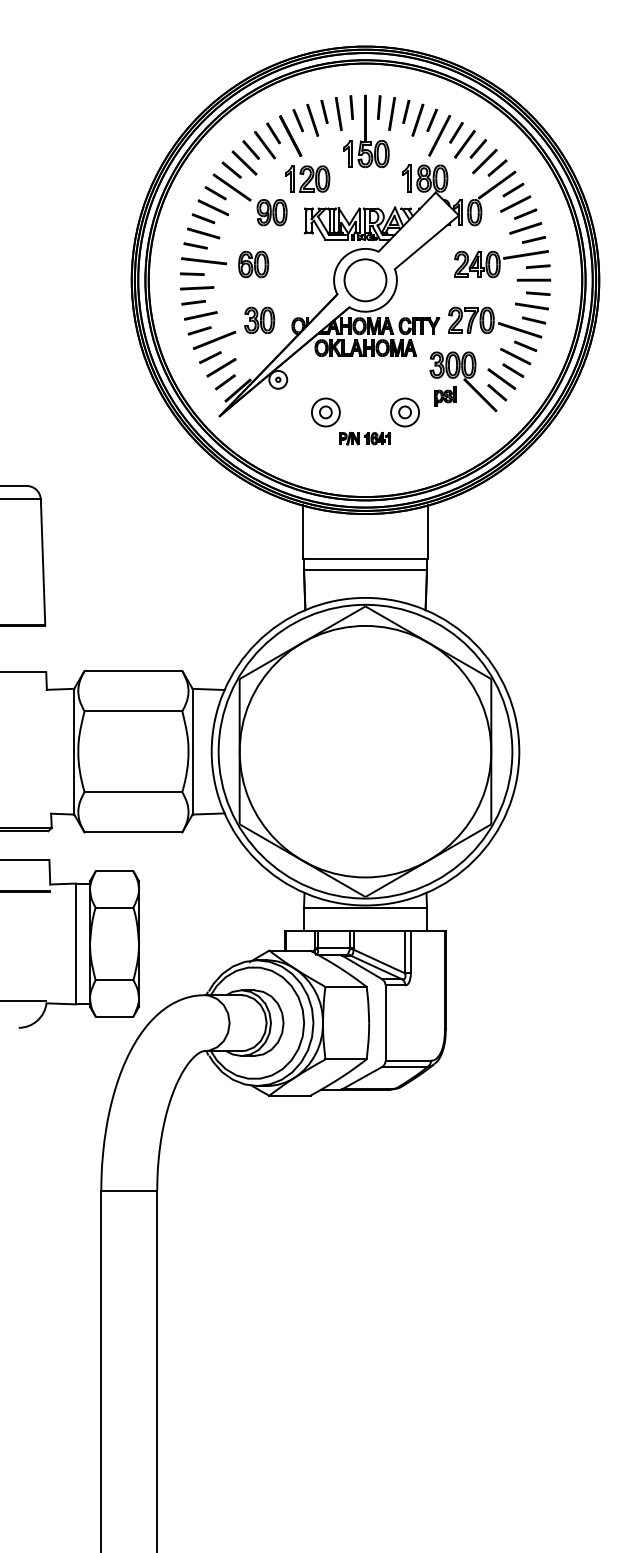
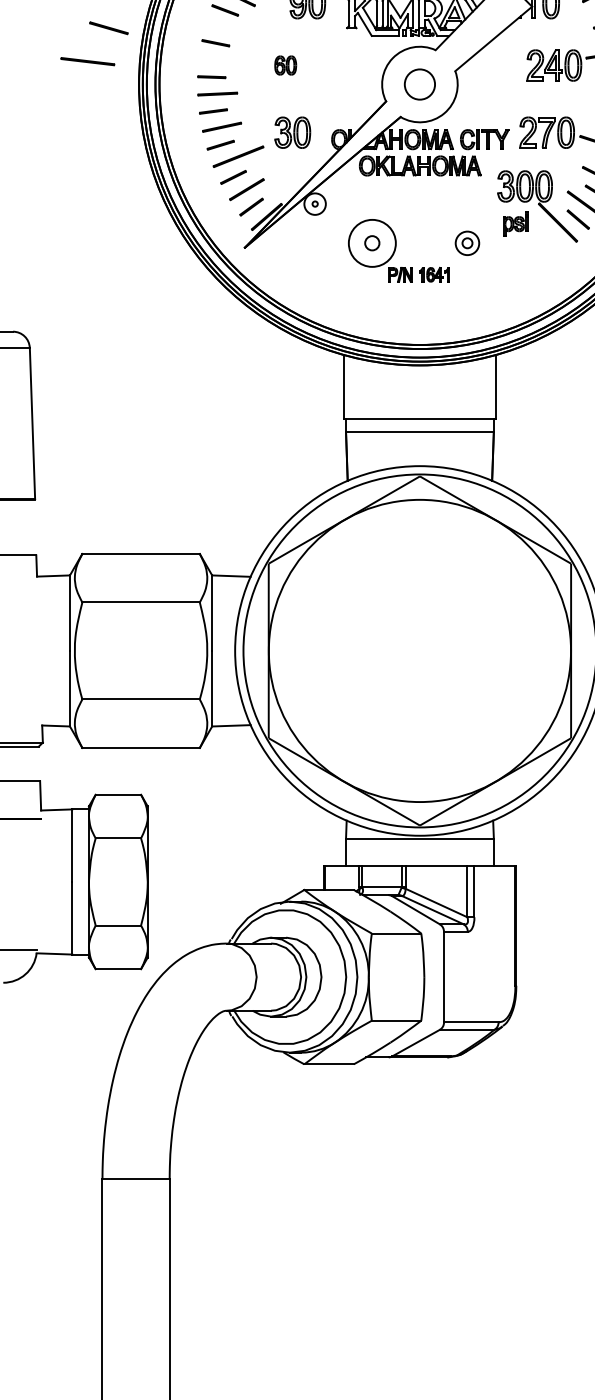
line: (203, 233) -> (108, 28), moved
line: (204, 261) -> (88, 61), moved
part: (253, 264) -> (285, 65), size x0.6
circle: (365, 280) -> (419, 84), size x0.6
circle: (325, 412) -> (371, 243), size x1.4
part: (404, 412) -> (466, 243), size x0.7

